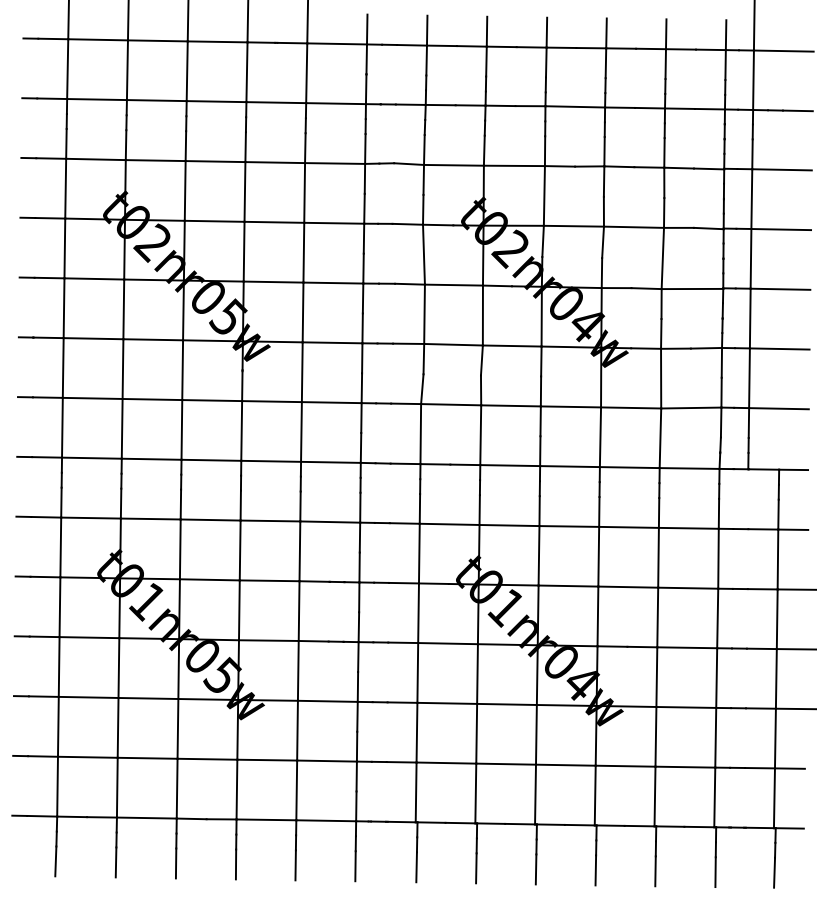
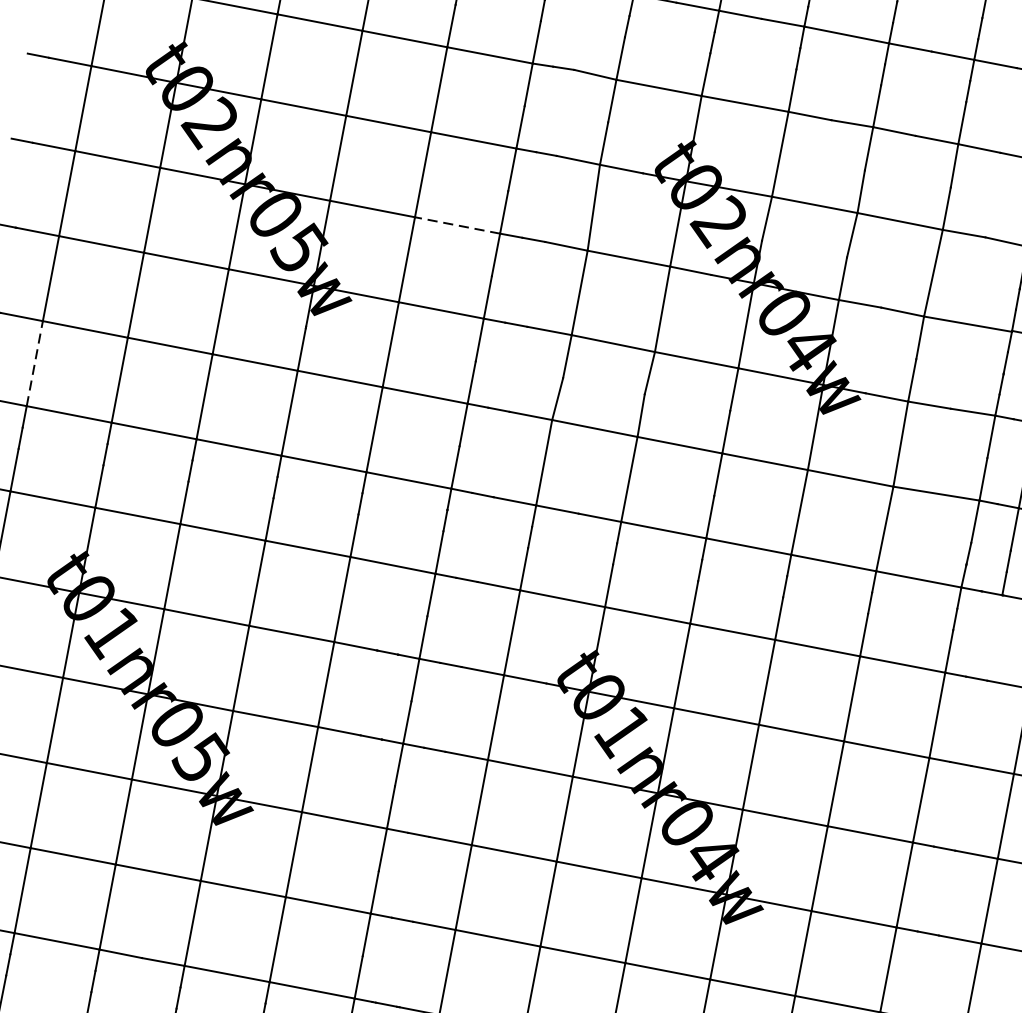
line: (333, 283) -> (457, 226), solid -> dashed
line: (62, 427) -> (34, 363), solid -> dashed

